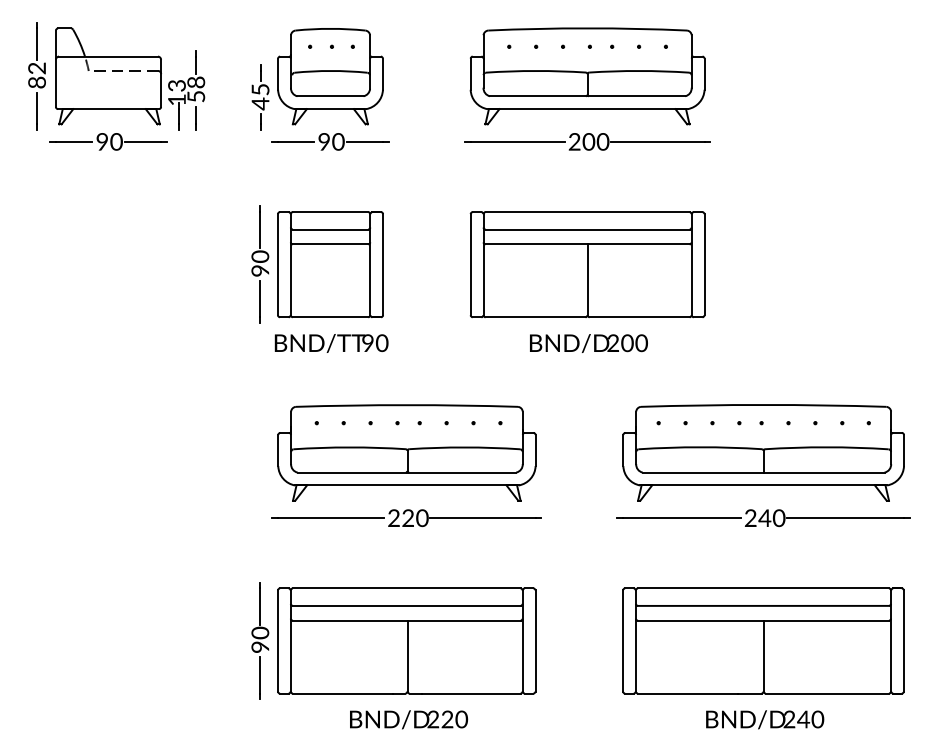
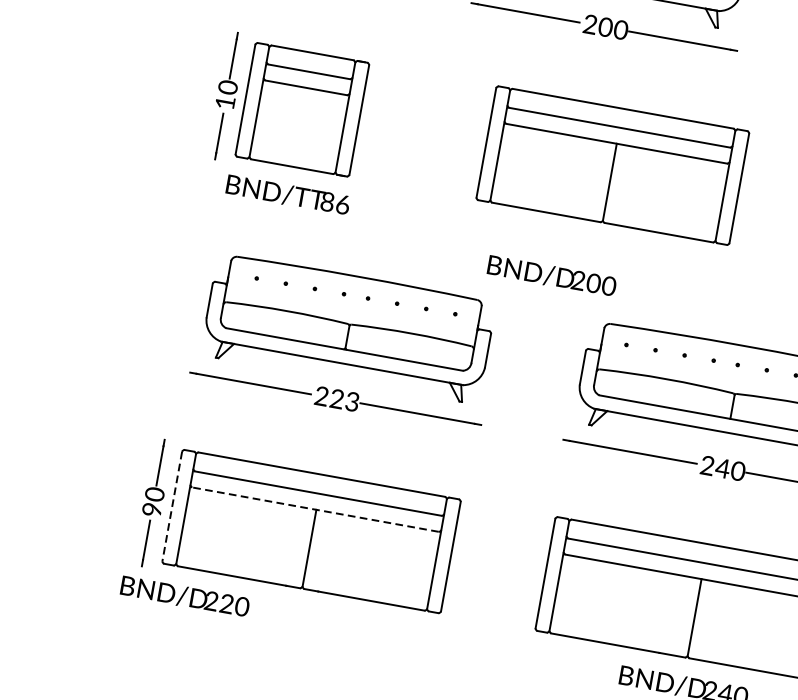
part: (587, 264) -> (612, 165), moved
text: (260, 270) -> (225, 102), 90 -> 10
text: (375, 343) -> (335, 203), 90 -> 86
text: (588, 343) -> (551, 276), moved
text: (422, 517) -> (352, 401), 220 -> 223
line: (406, 620) -> (315, 509), solid -> dashed
line: (277, 640) -> (171, 505), solid -> dashed
text: (409, 719) -> (185, 596), moved

